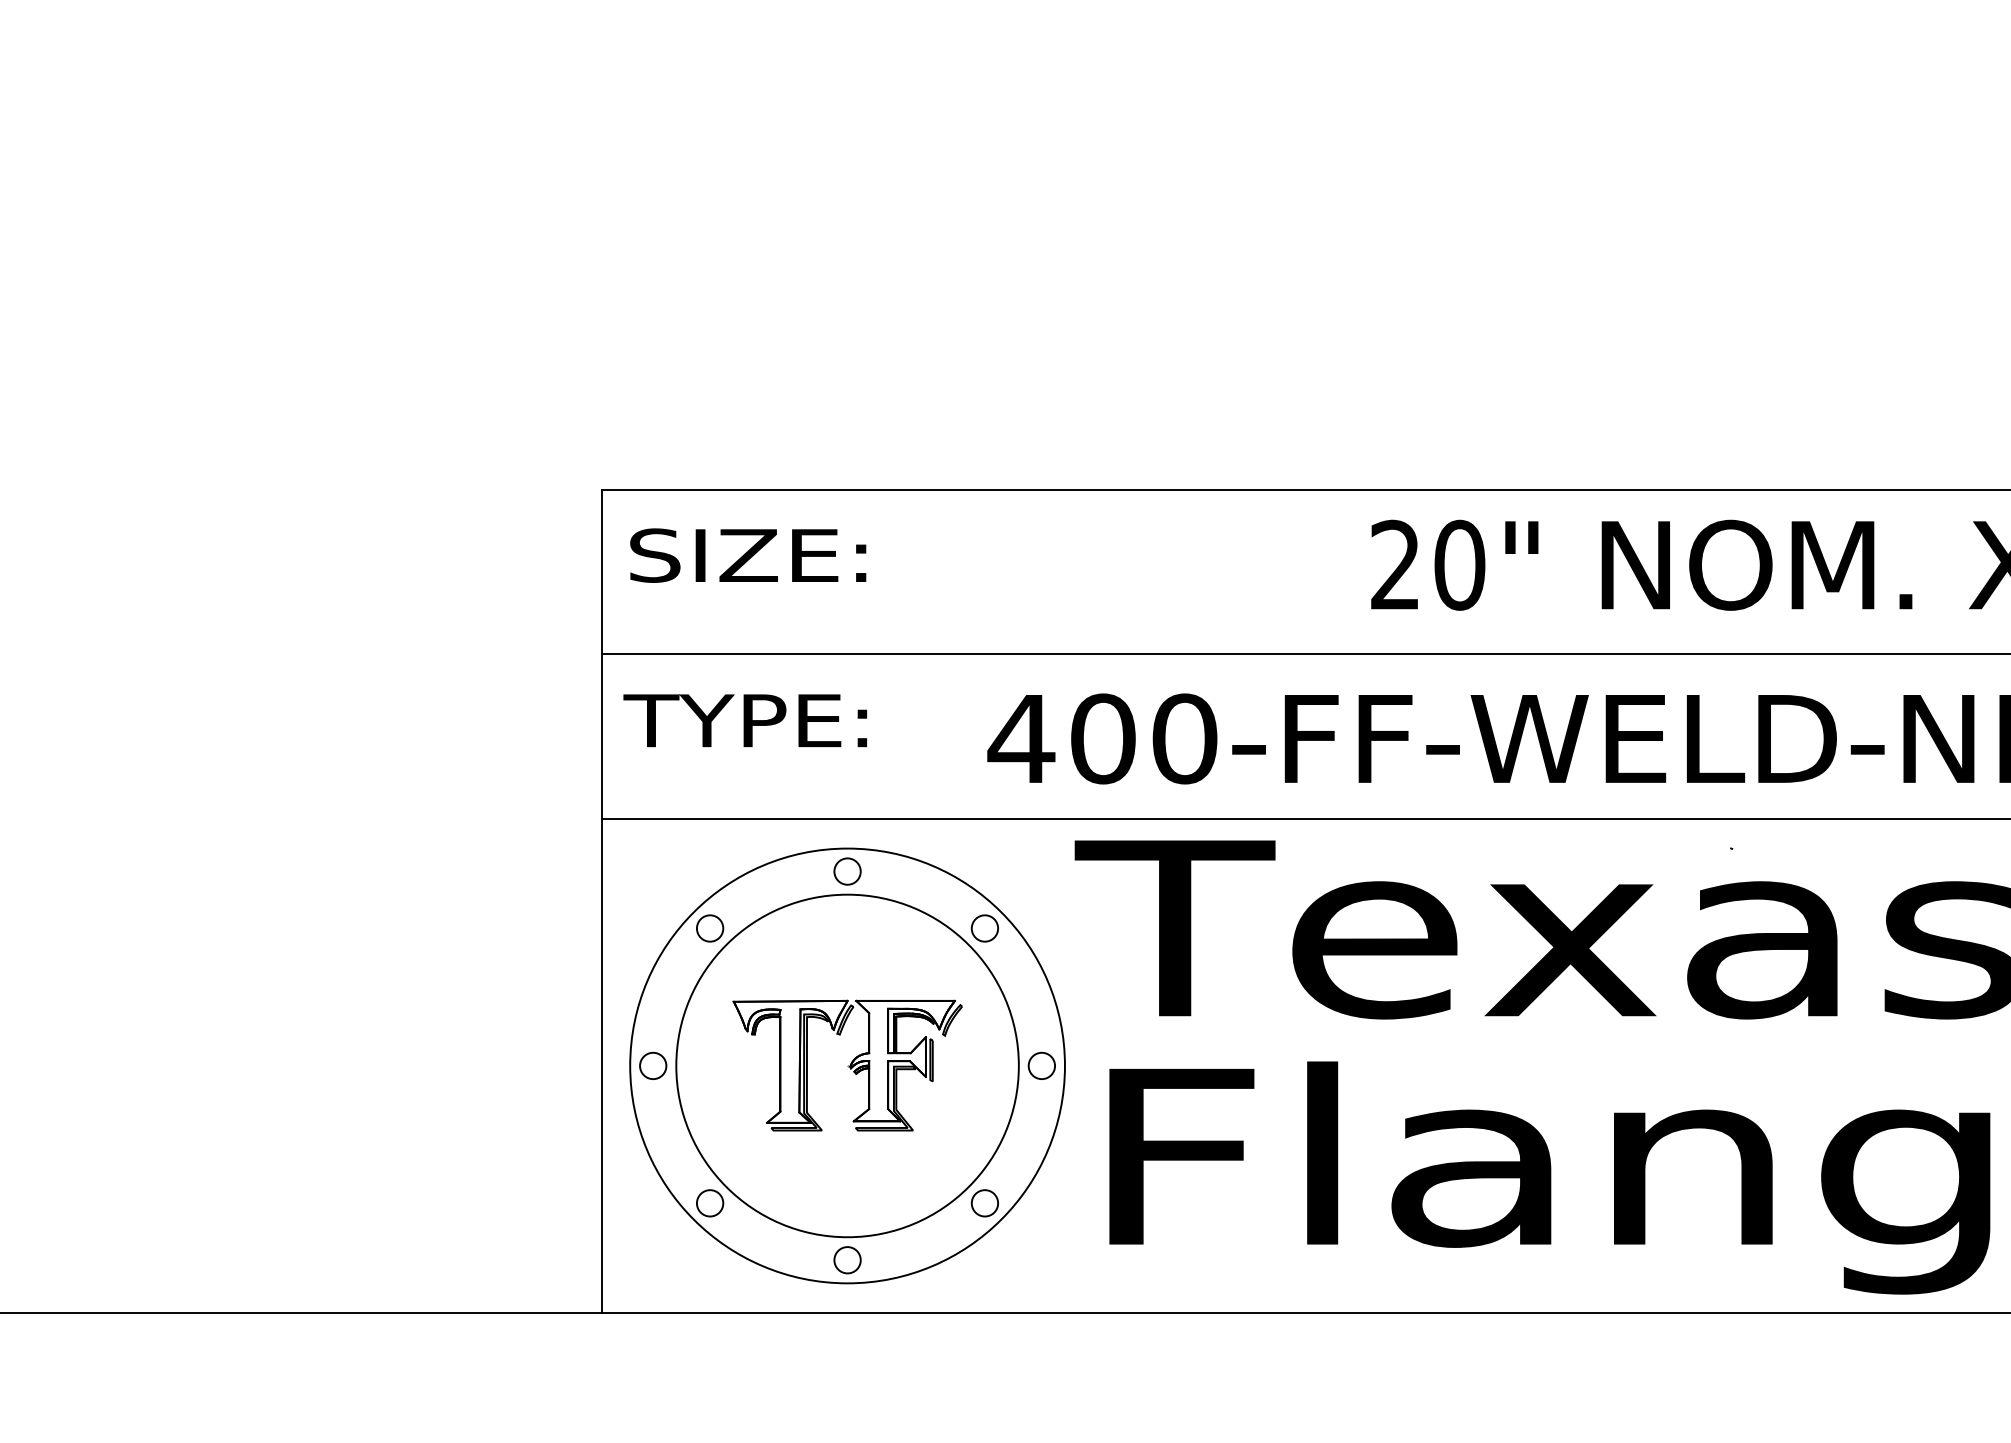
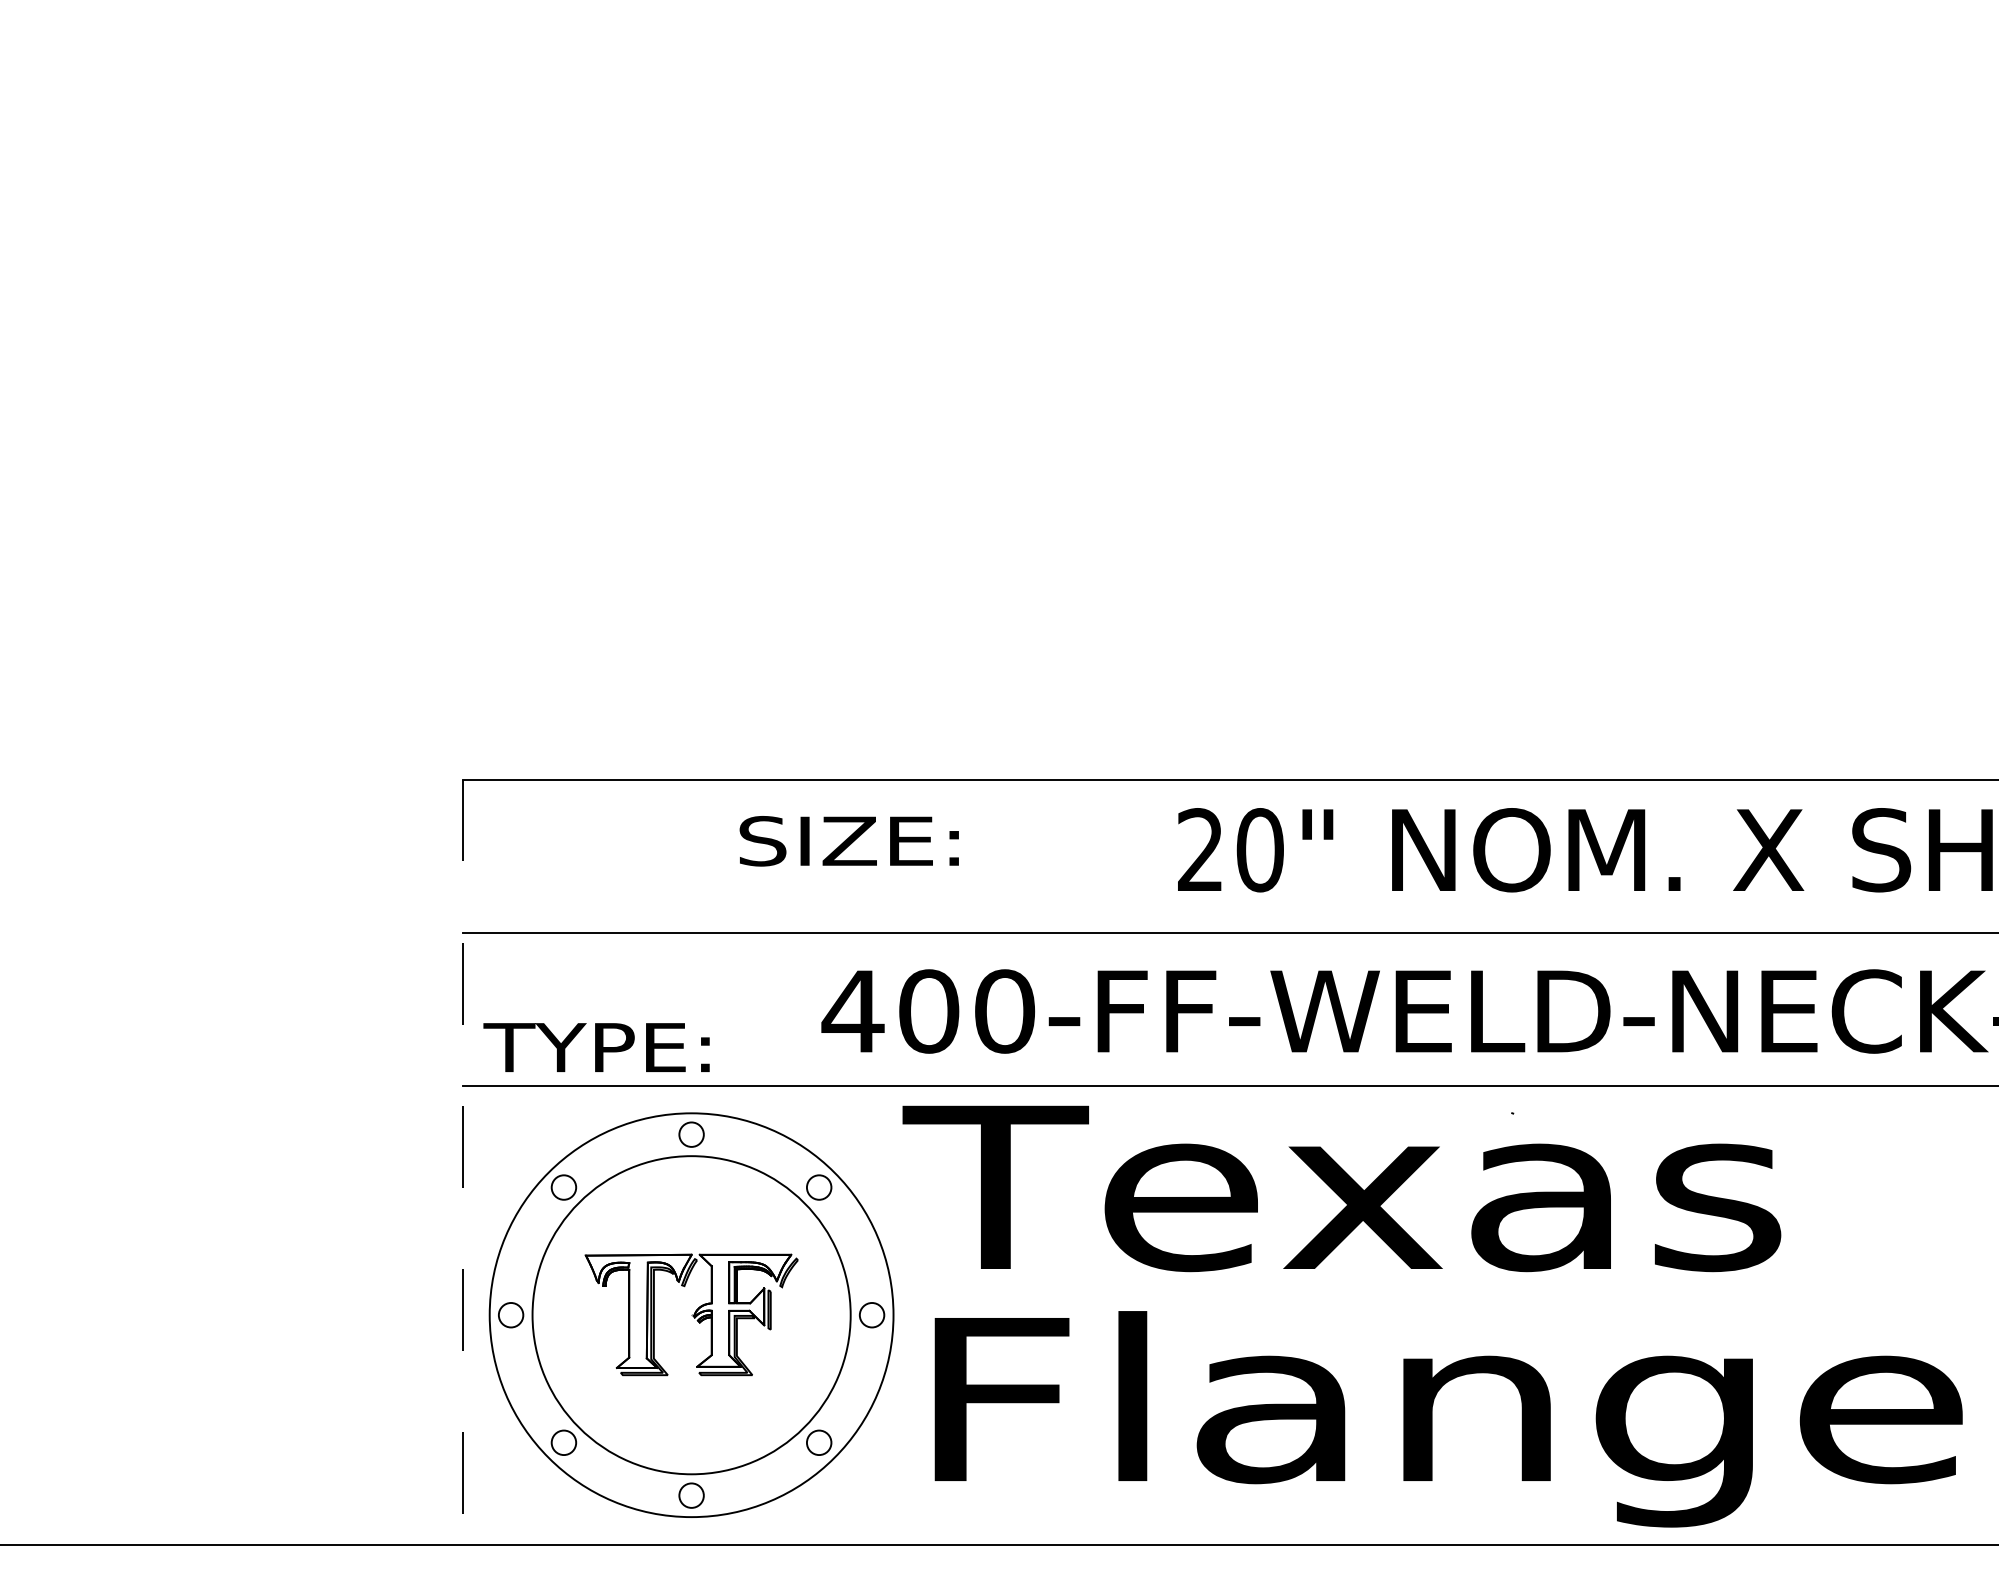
text: (747, 555) -> (848, 841), moved
text: (745, 720) -> (596, 1047), moved
line: (601, 901) -> (463, 1162), solid -> dashed

